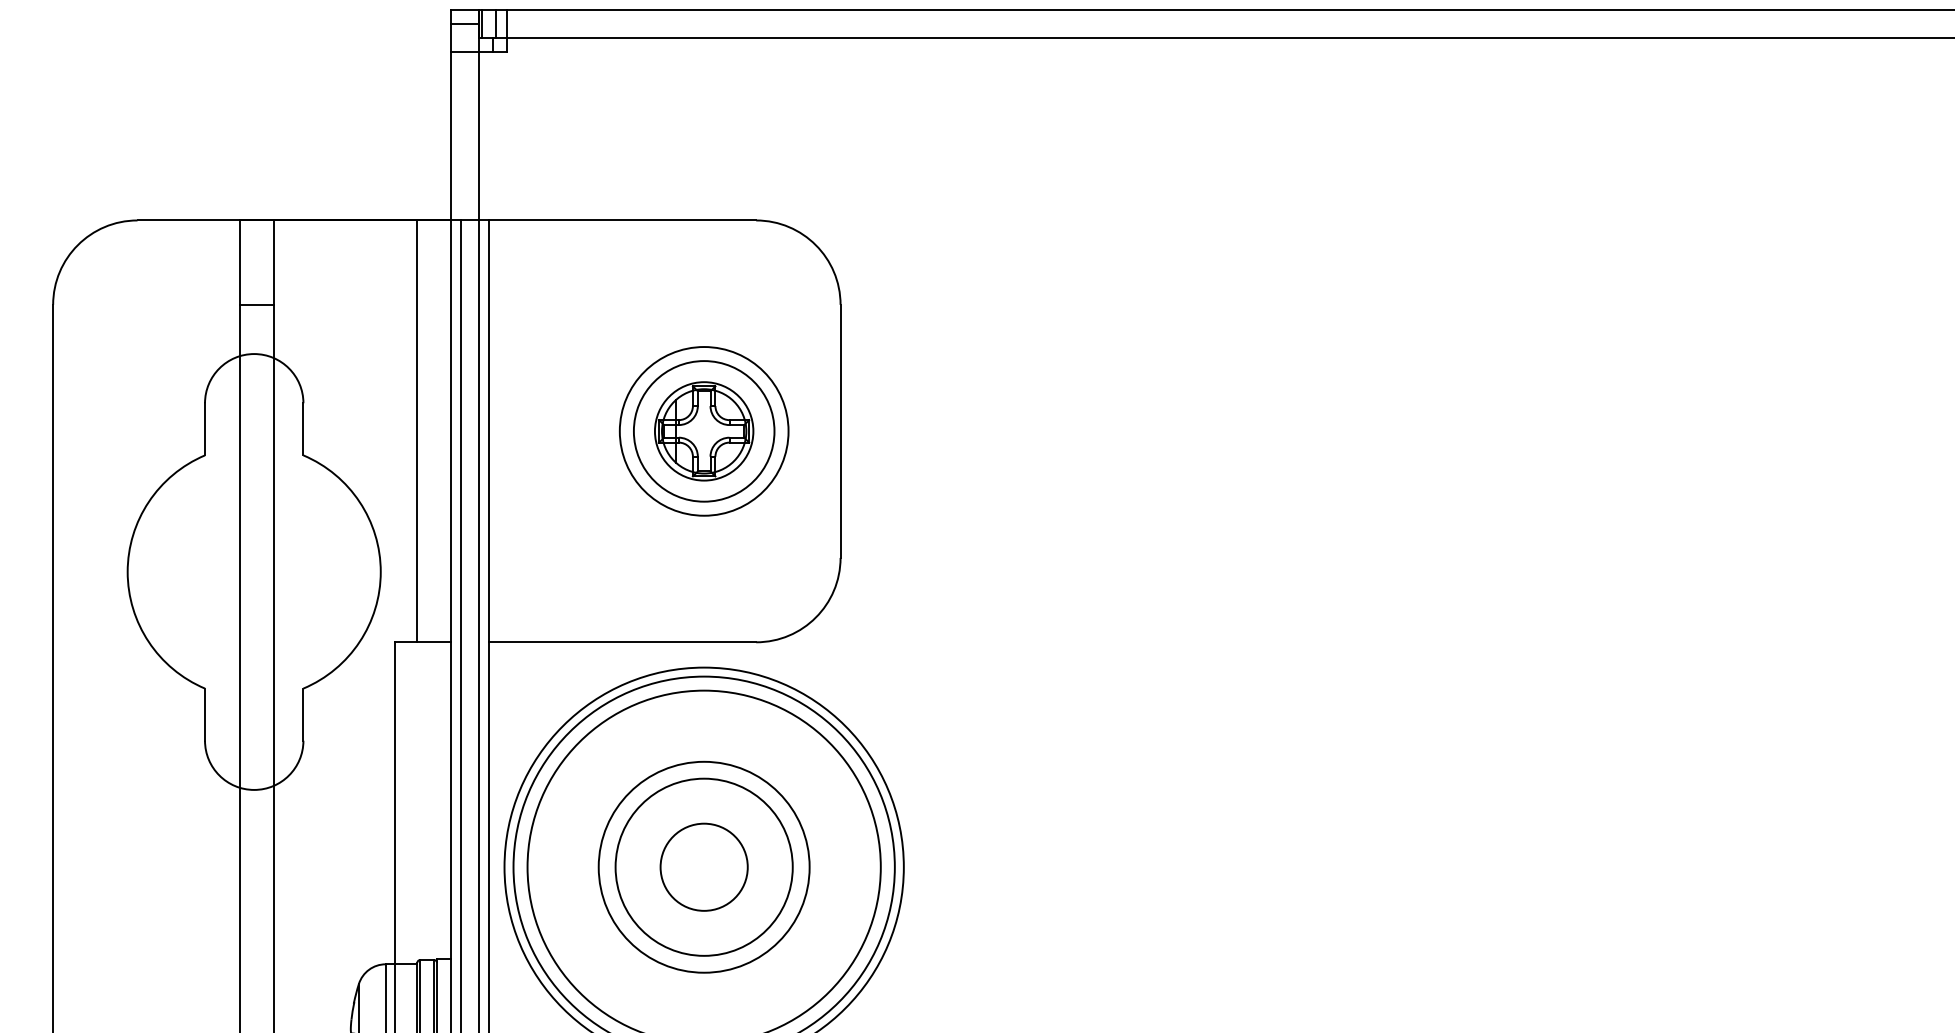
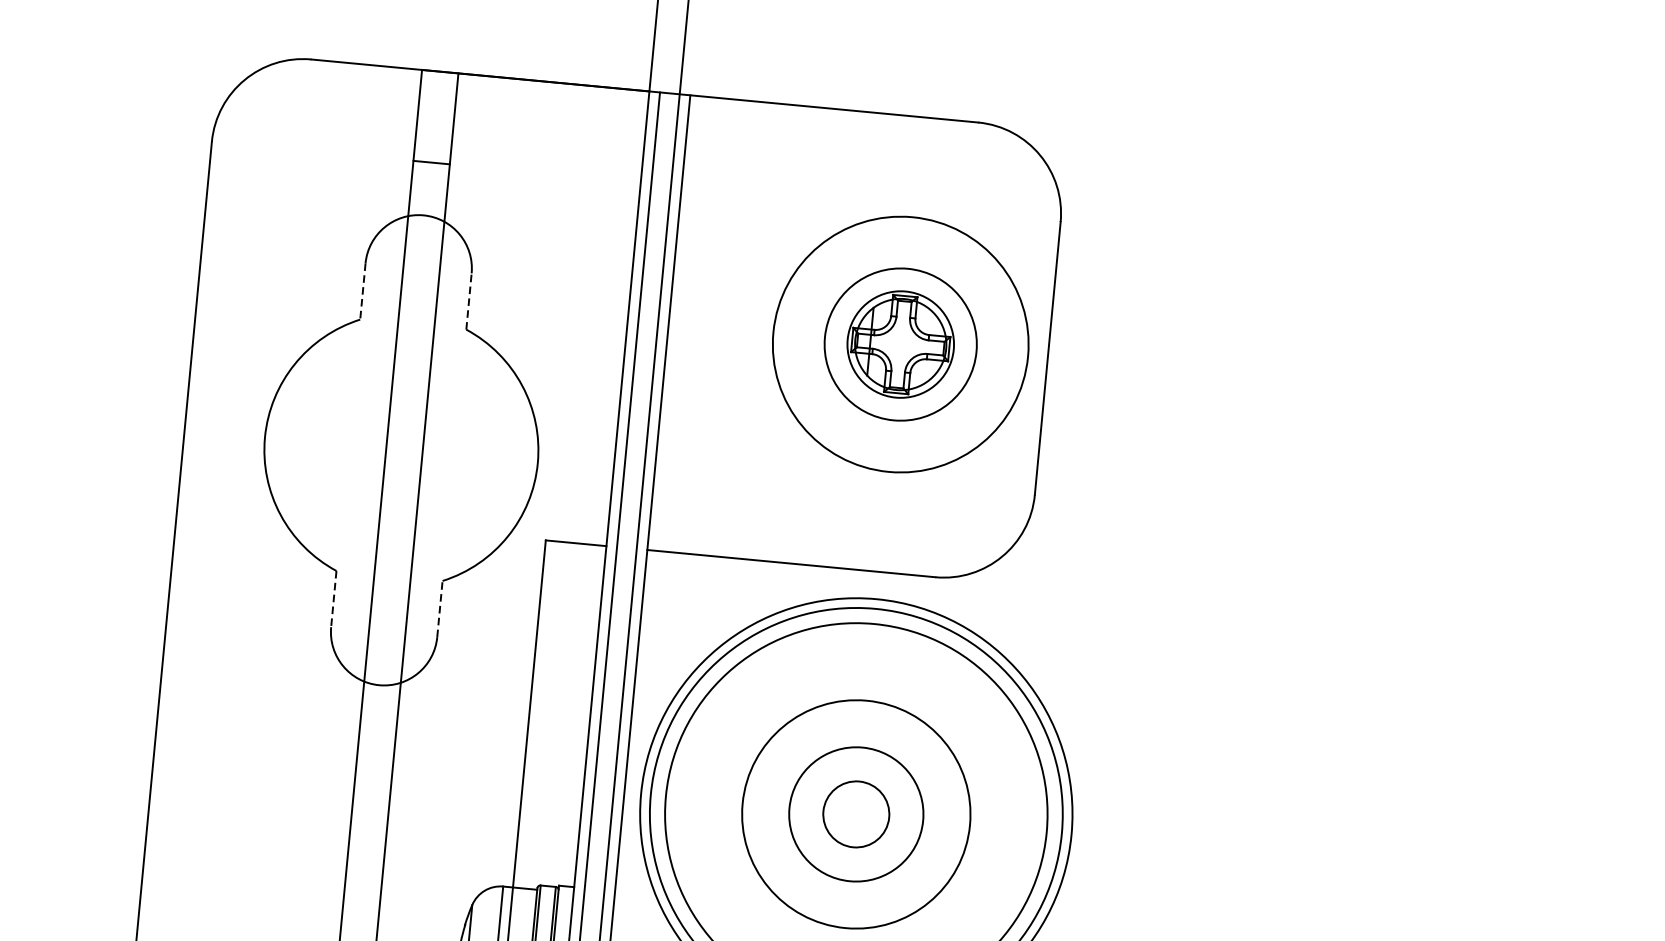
line: (303, 428) -> (469, 300), solid -> dashed
line: (205, 429) -> (363, 291), solid -> dashed
line: (417, 431) -> (591, 315), removed
circle: (703, 431) -> (899, 344), size x1.4
line: (303, 714) -> (439, 608), solid -> dashed
line: (205, 715) -> (334, 600), solid -> dashed
circle: (703, 866) -> (855, 813), size x0.7
circle: (703, 866) -> (855, 813), size x0.7

